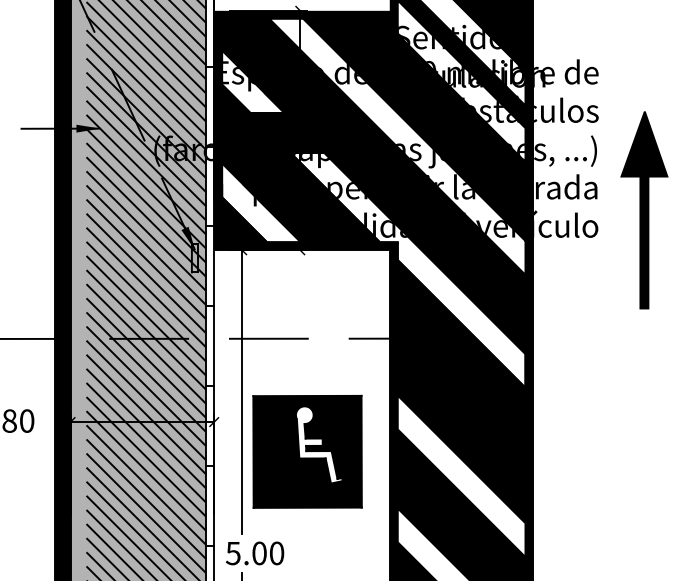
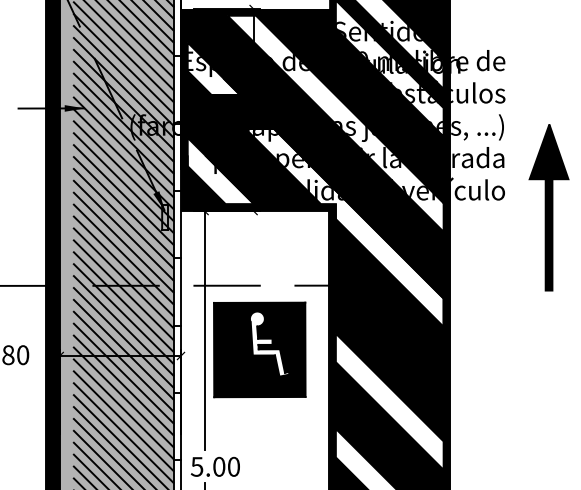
part: (644, 210) -> (549, 207), moved
part: (307, 451) -> (259, 349), moved

